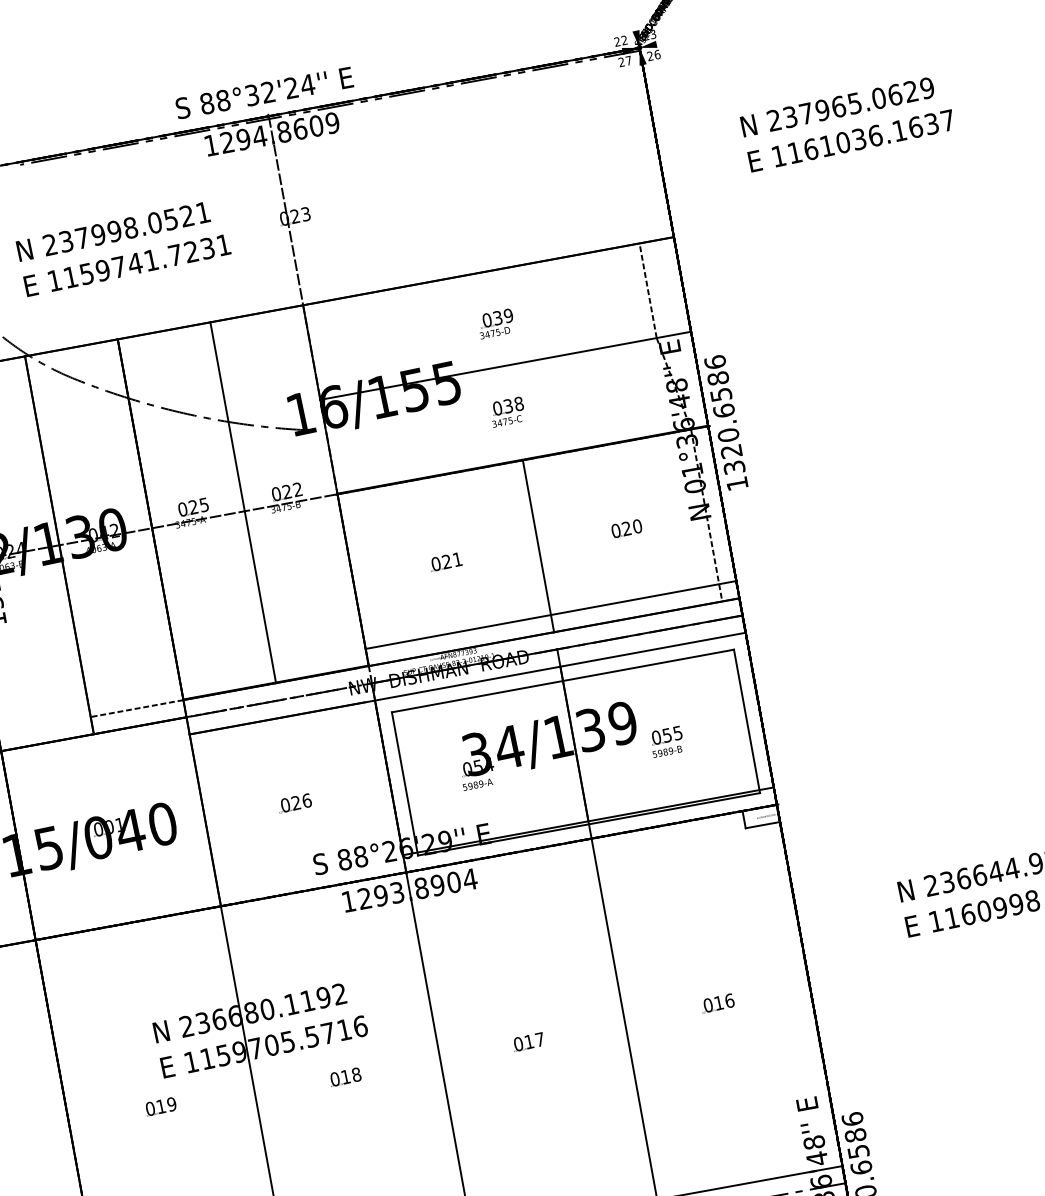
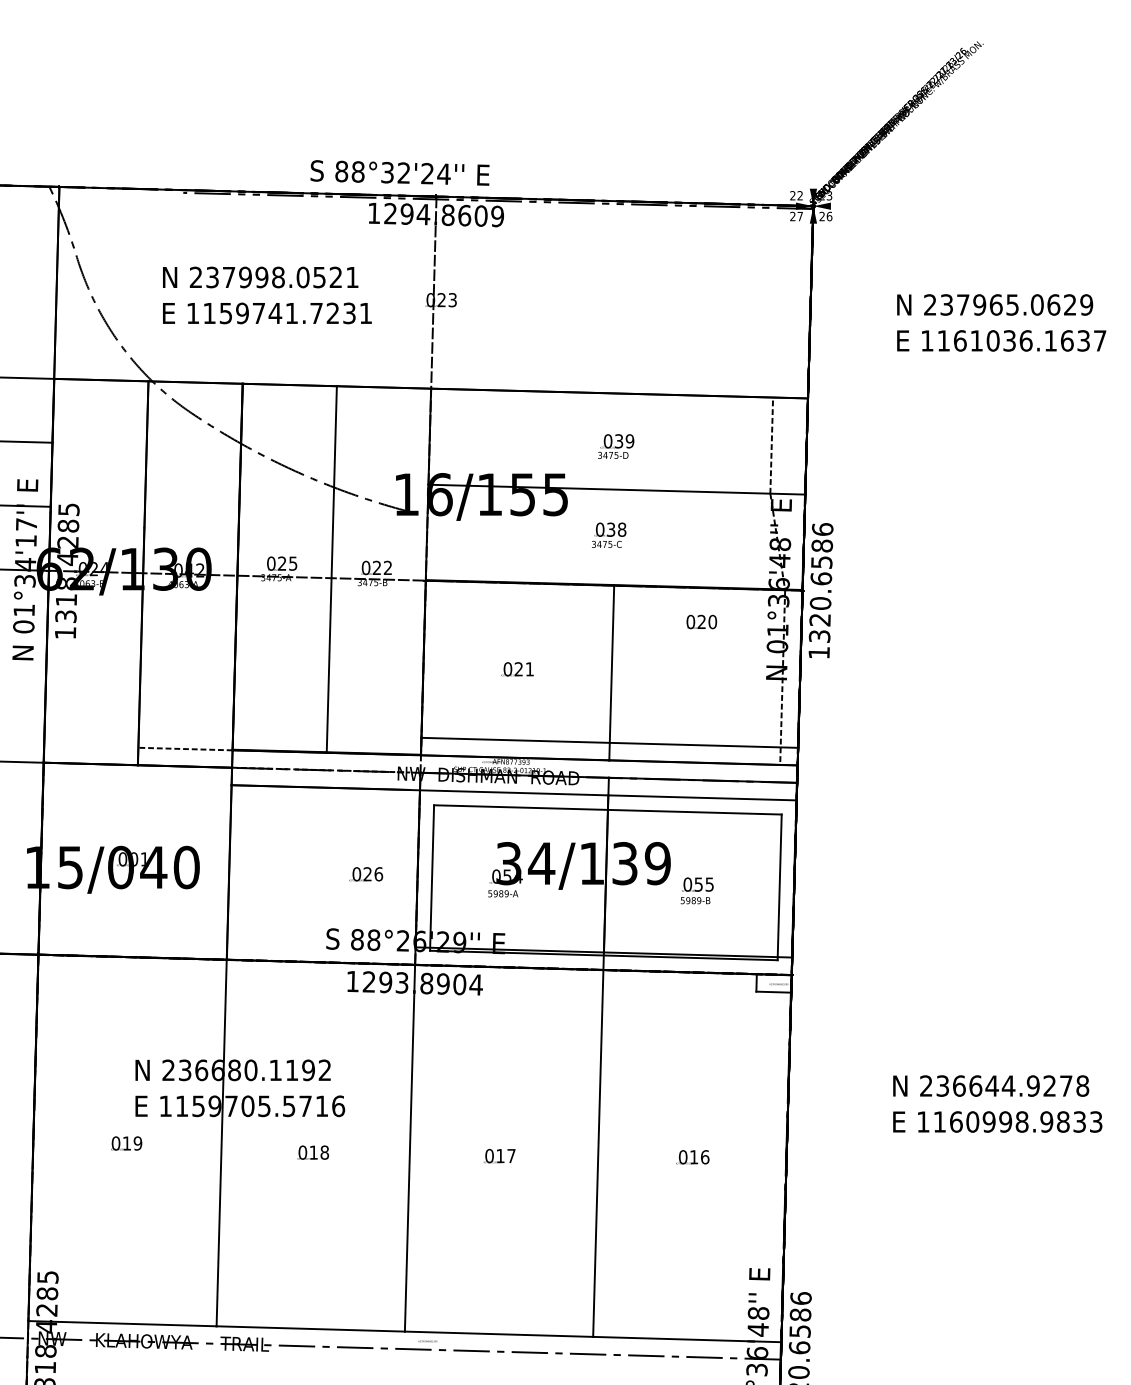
text: (263, 92) -> (399, 172), moved
text: (626, 528) -> (701, 621), moved
text: (295, 803) -> (366, 874), moved

